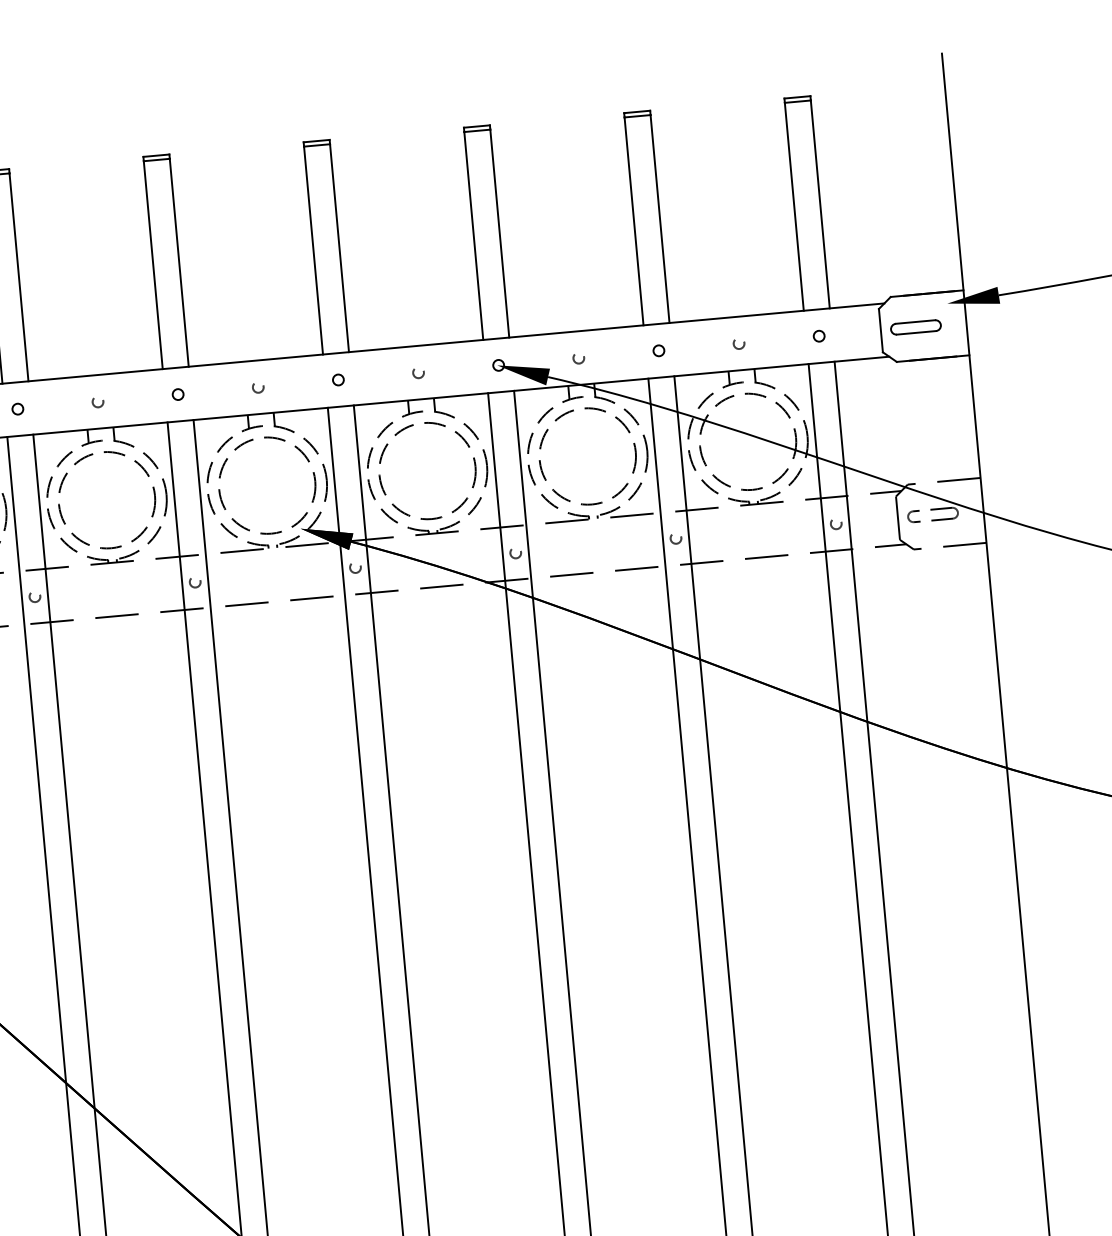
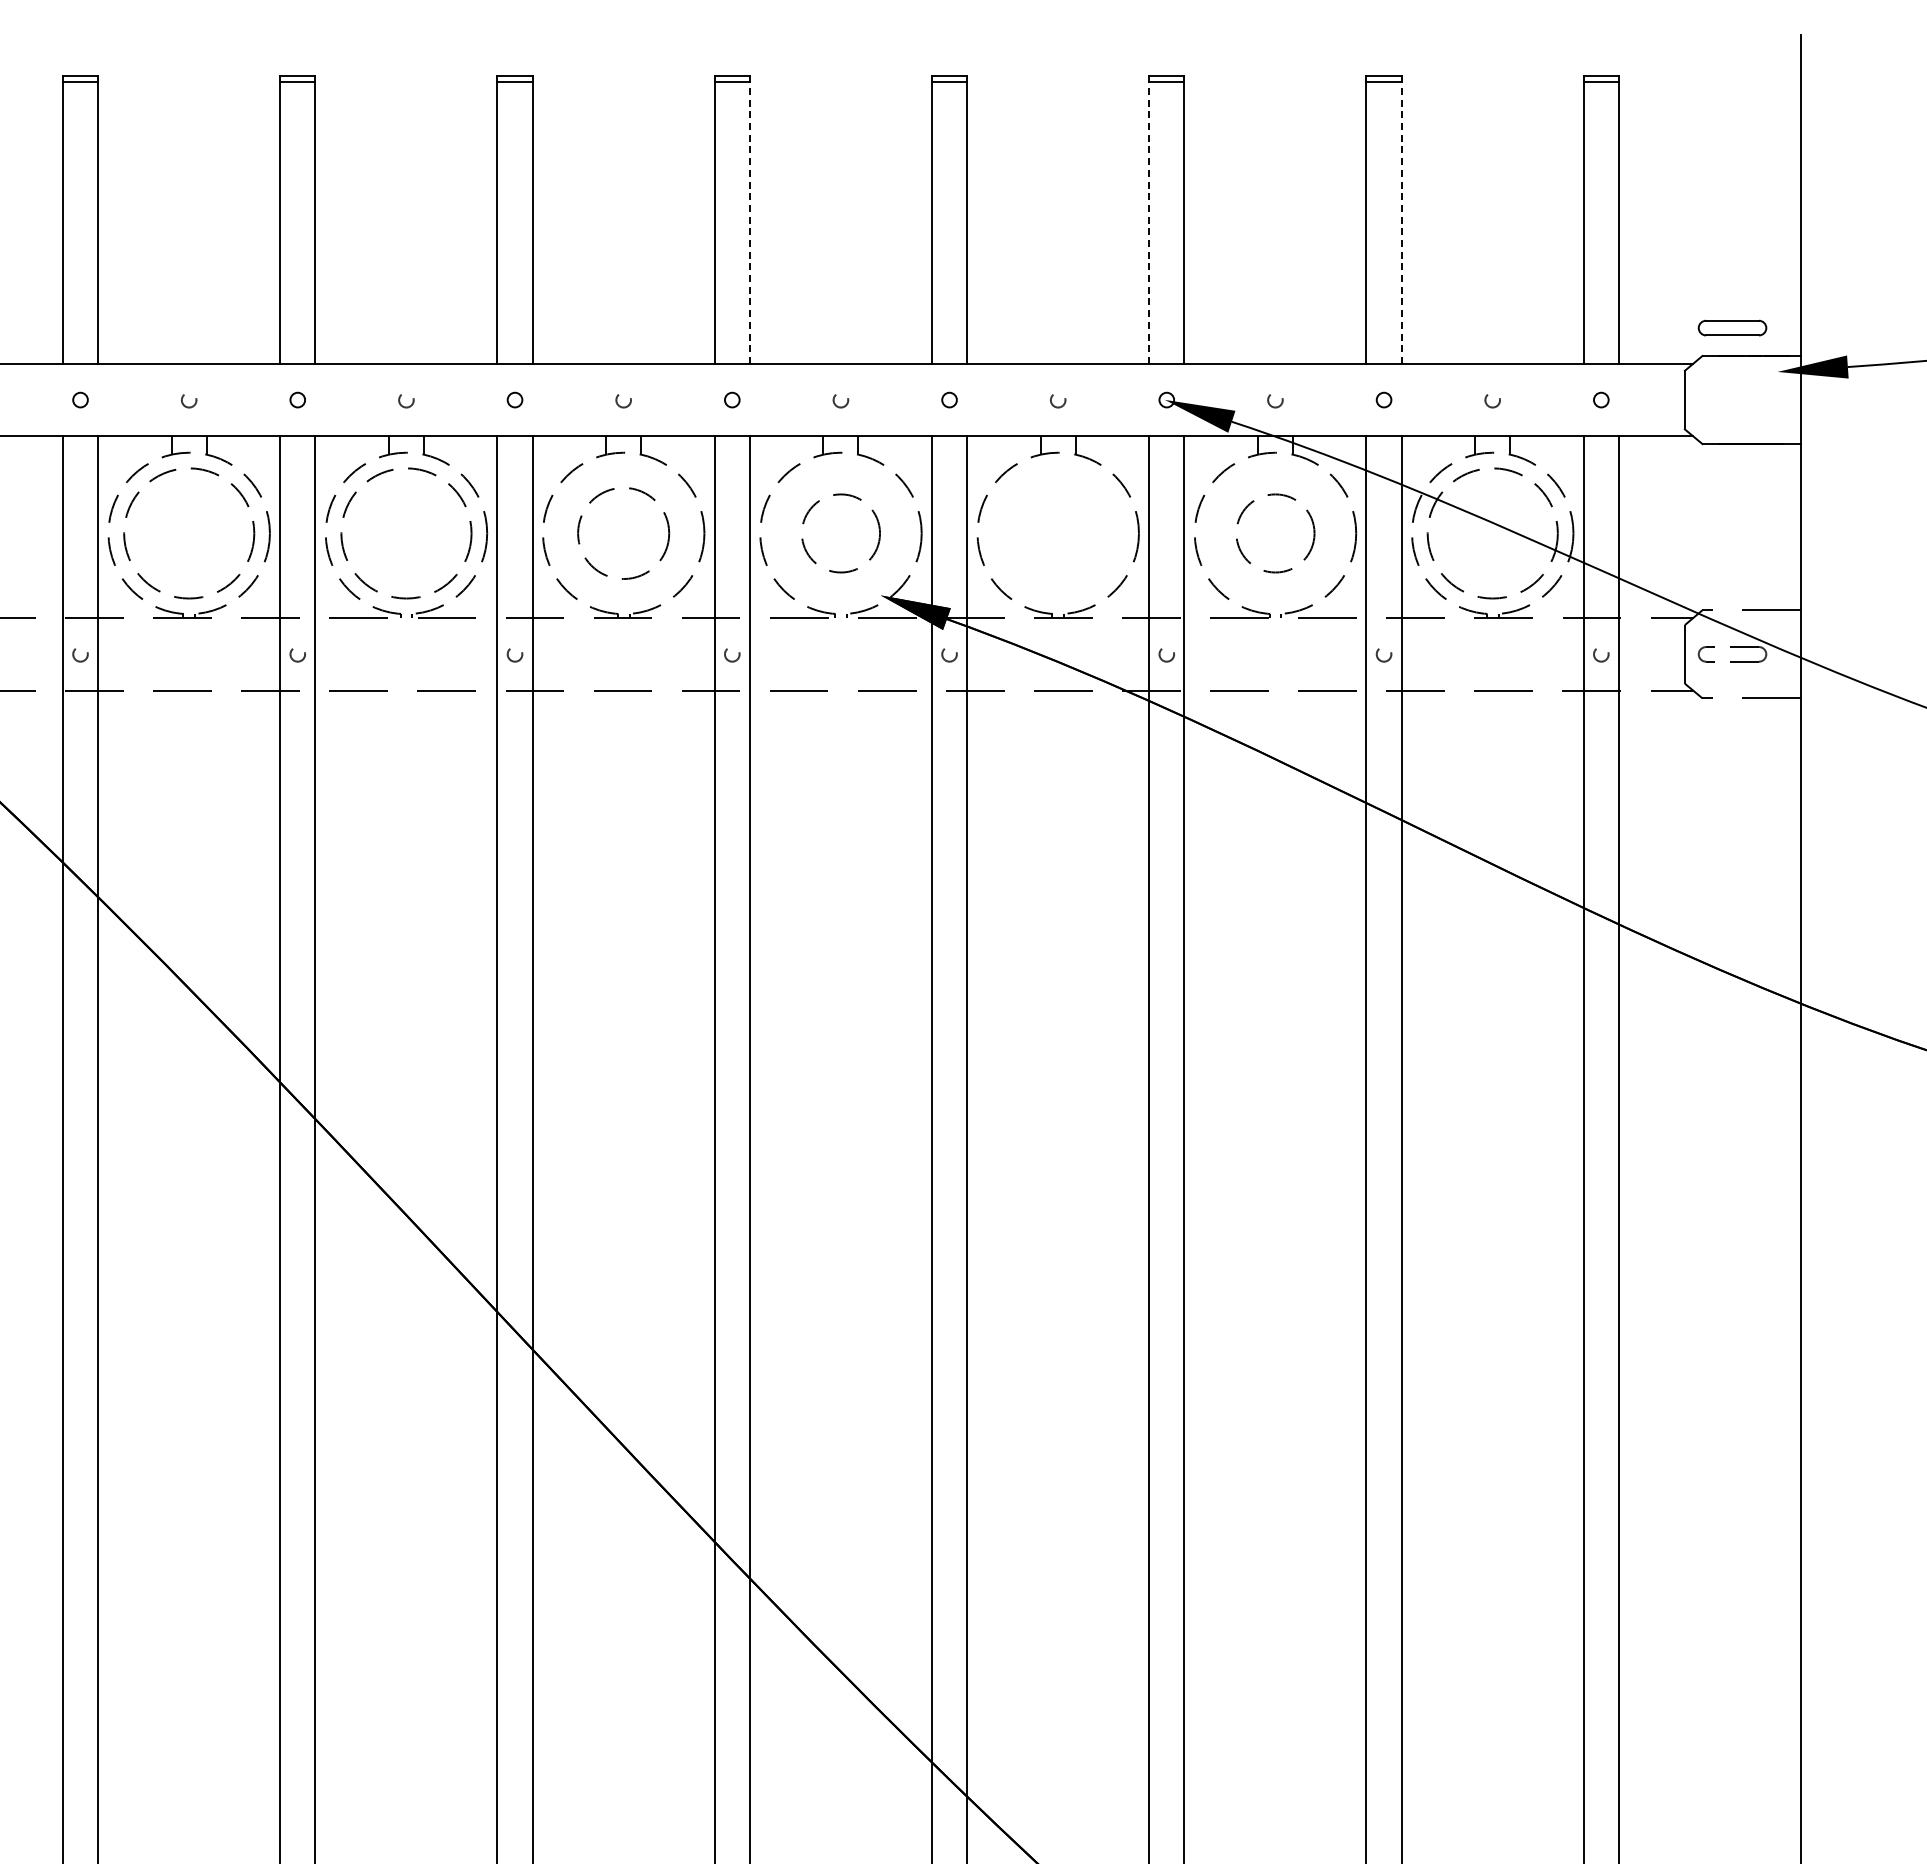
line: (659, 219) -> (1401, 223), solid -> dashed
line: (474, 236) -> (1149, 223), solid -> dashed
line: (178, 263) -> (749, 223), solid -> dashed
part: (915, 326) -> (1732, 327), moved
circle: (587, 456) -> (1275, 533), size x0.6
circle: (427, 471) -> (1058, 533), removed
circle: (266, 485) -> (840, 533), size x0.6
circle: (106, 500) -> (623, 533), size x0.7

